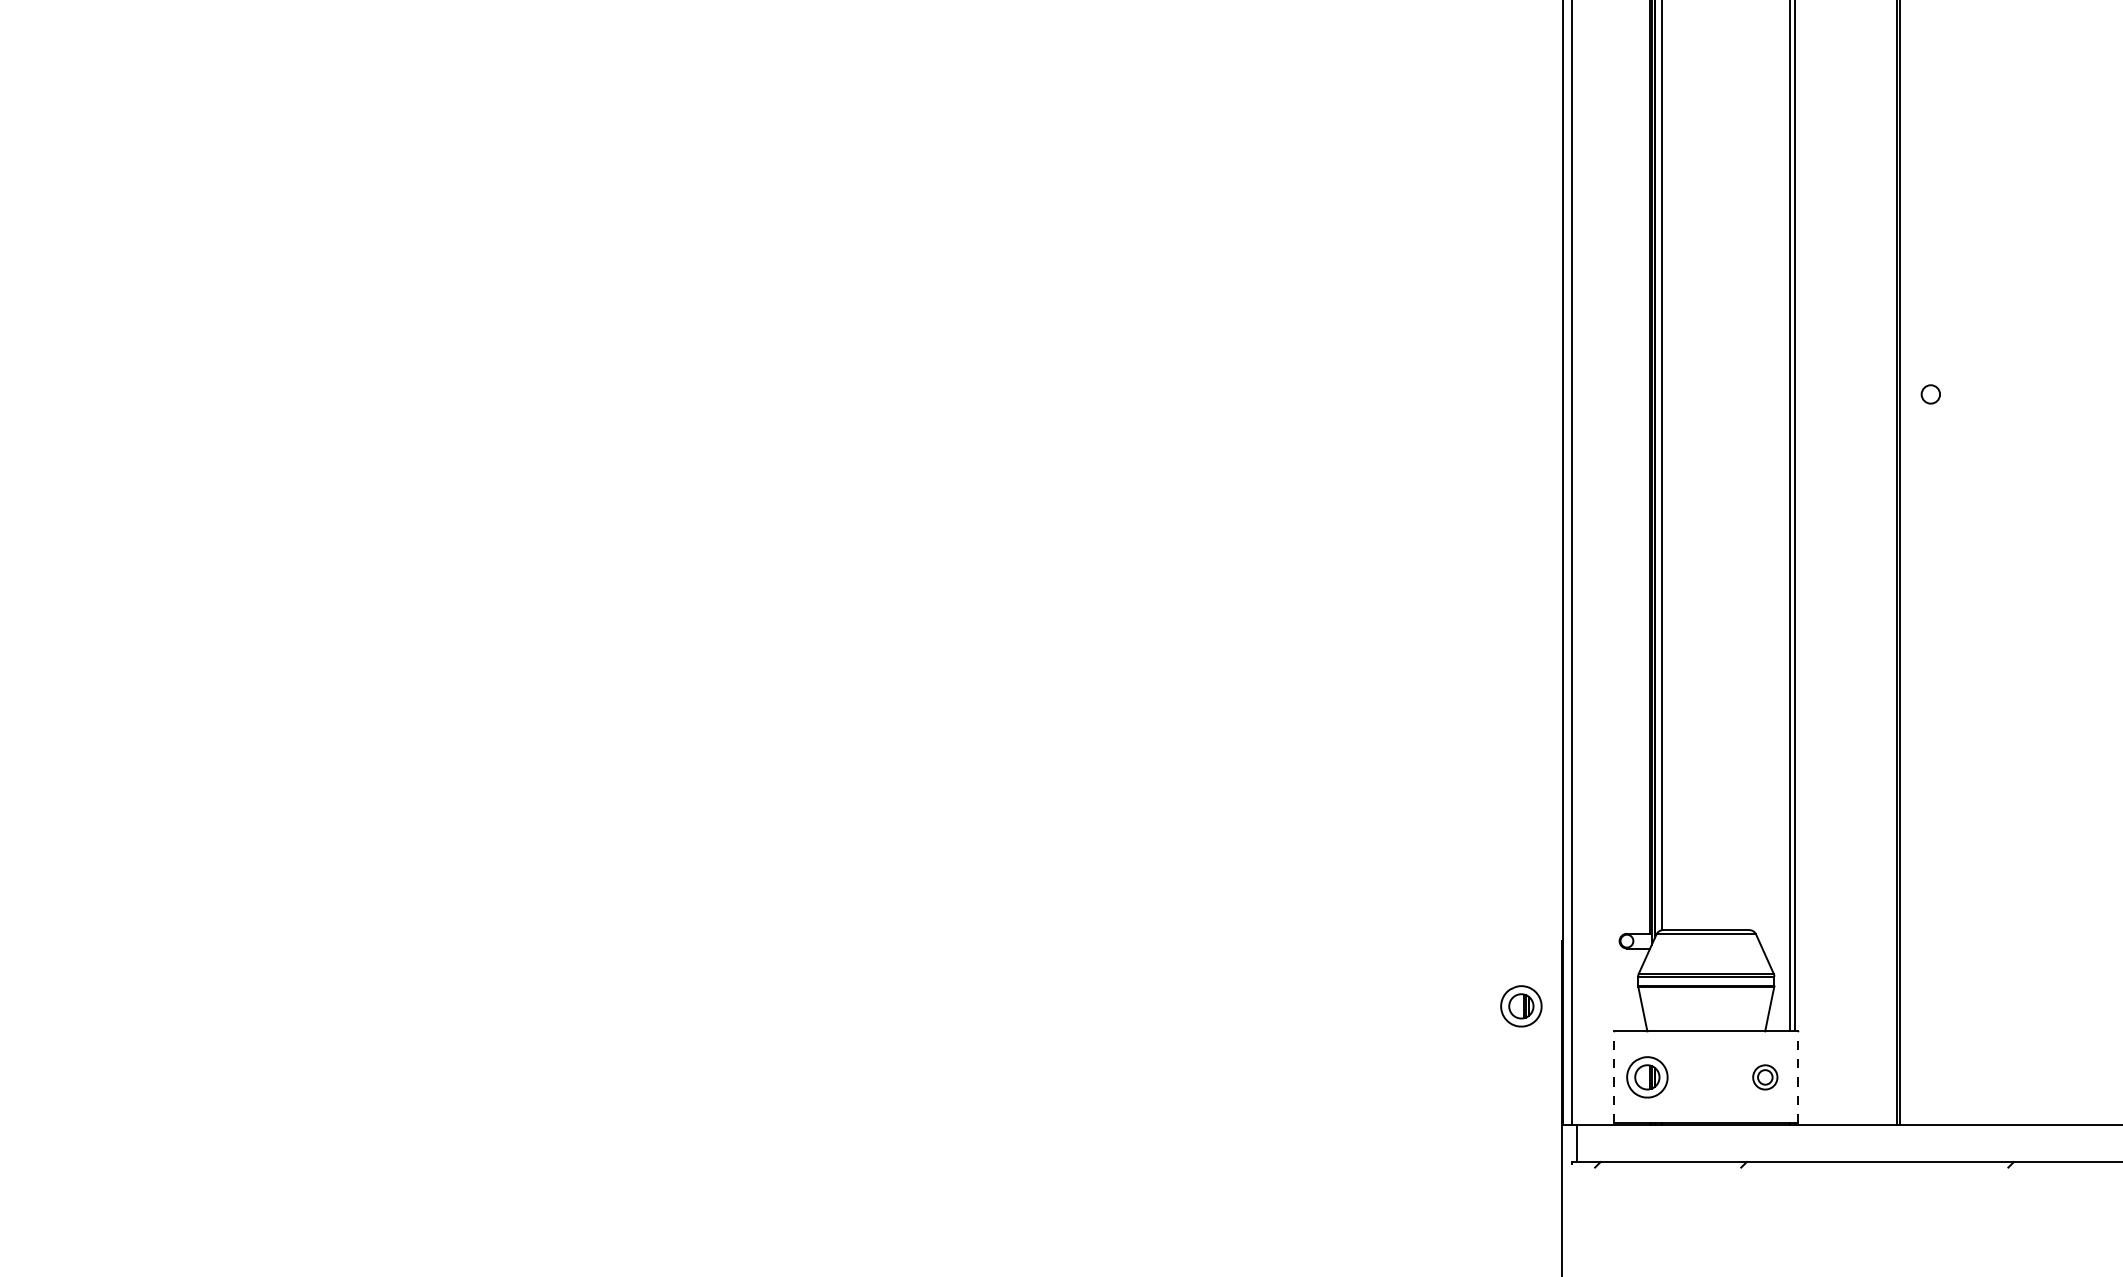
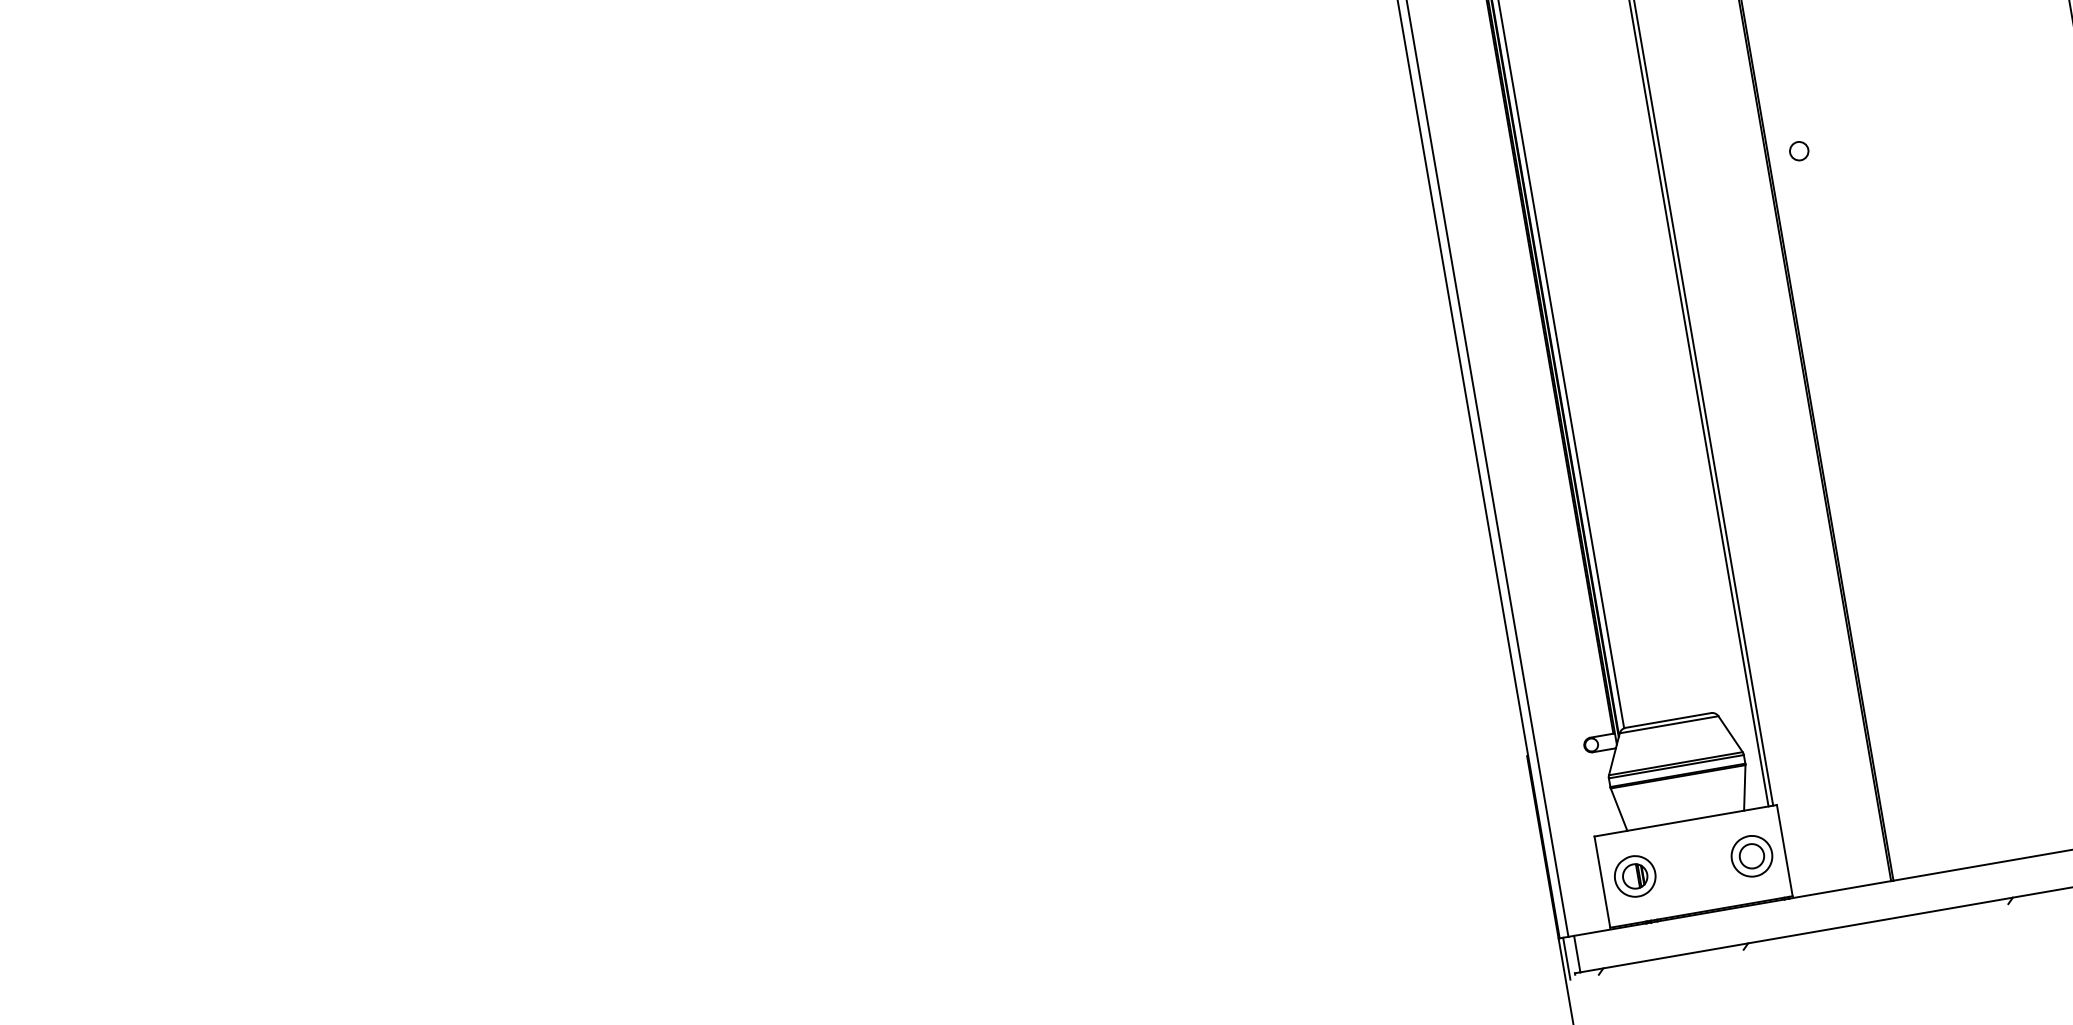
part: (1521, 1006) -> (1498, 827), removed
line: (1614, 1076) -> (1602, 881), dashed -> solid
line: (1798, 1076) -> (1784, 849), dashed -> solid
part: (1765, 1077) -> (1752, 856), size x1.67
line: (1566, 1146) -> (1566, 958), added

